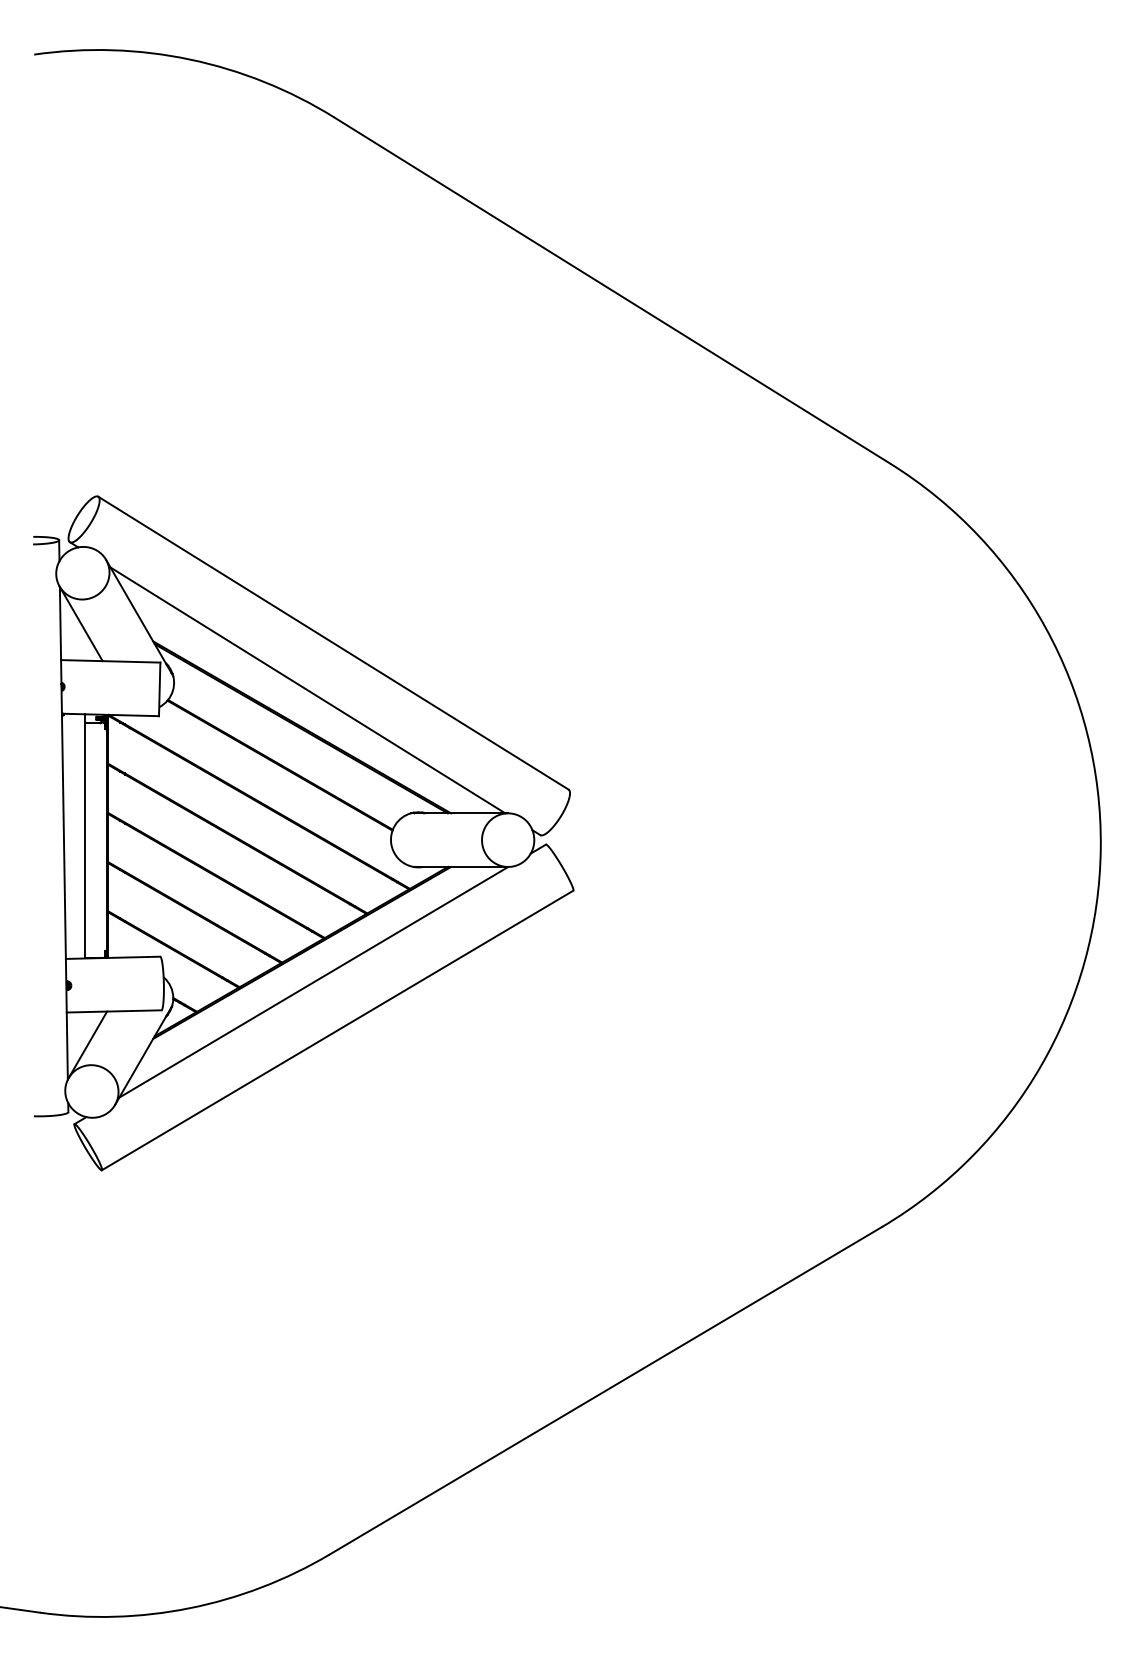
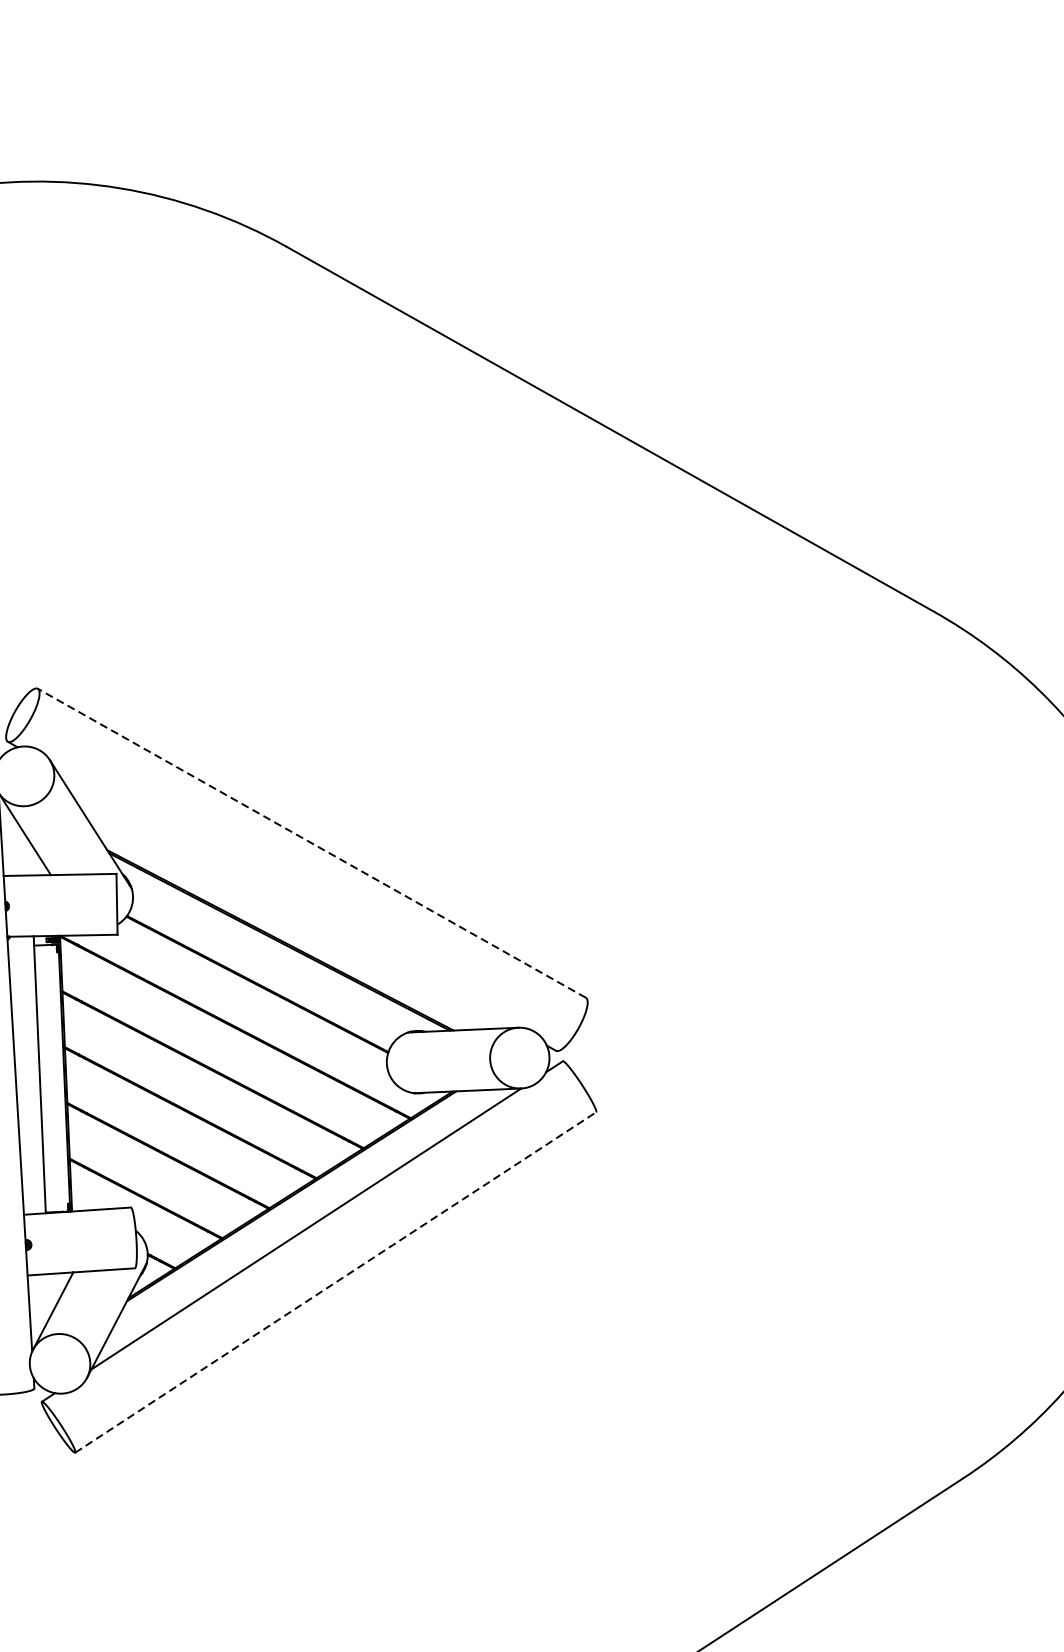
line: (333, 642) -> (311, 842), solid -> dashed
line: (307, 690) -> (284, 898), removed
line: (338, 1030) -> (336, 1282), solid -> dashed

